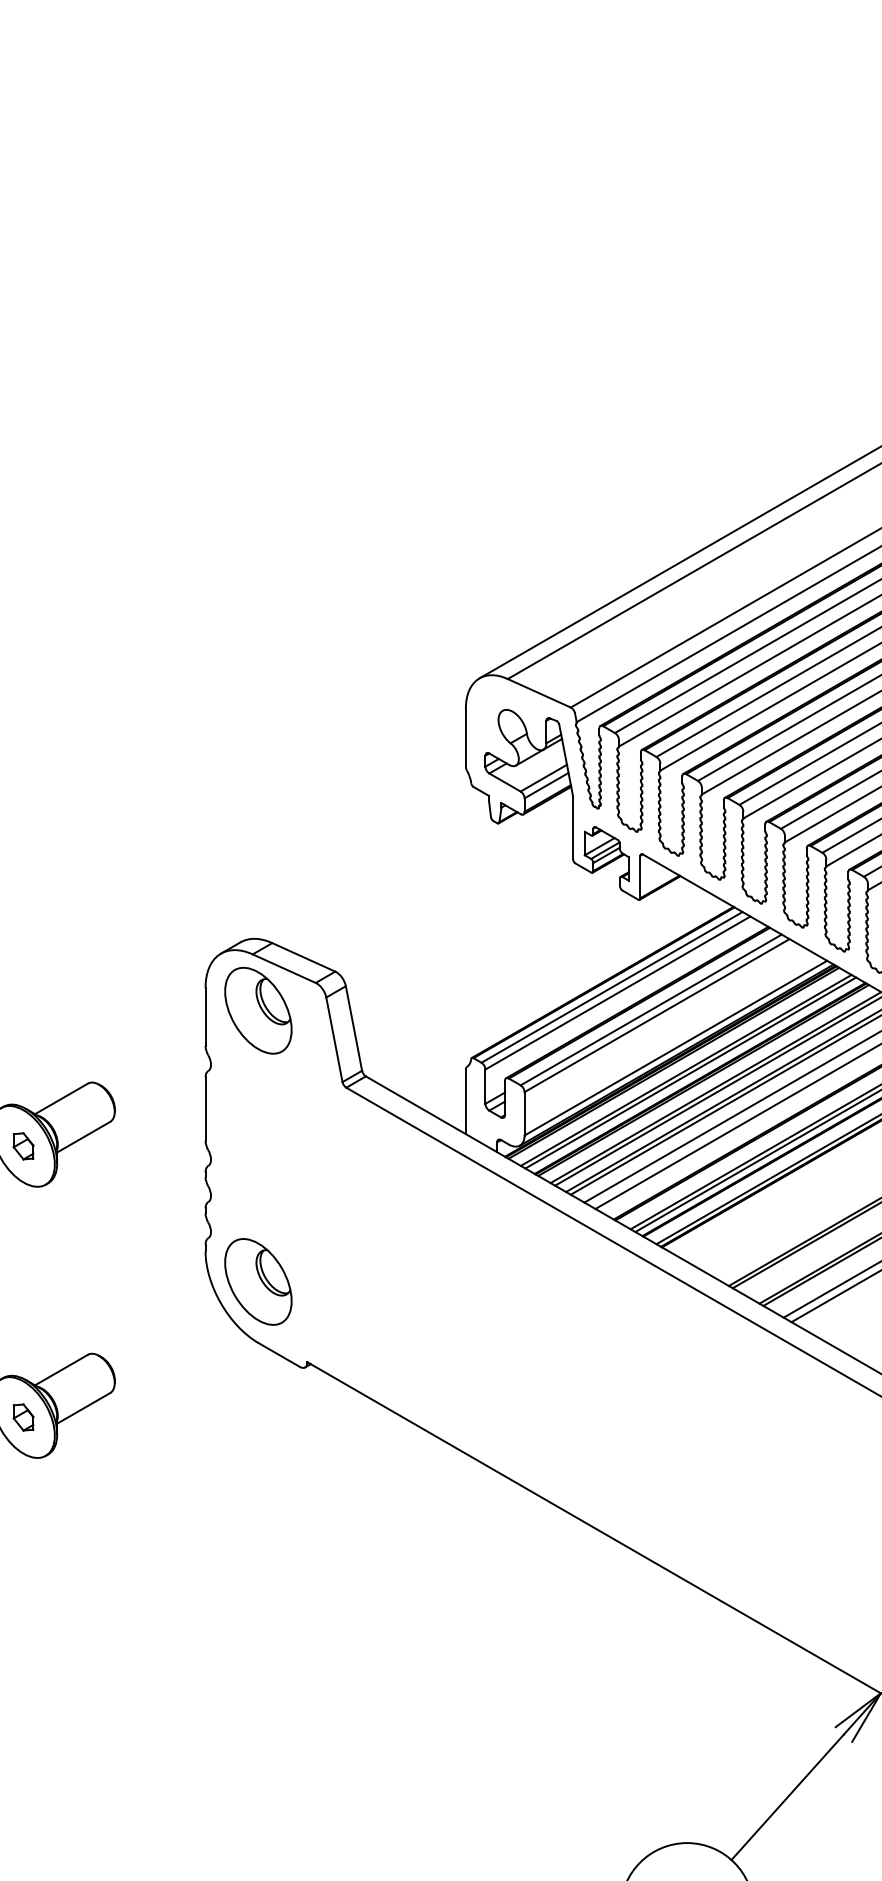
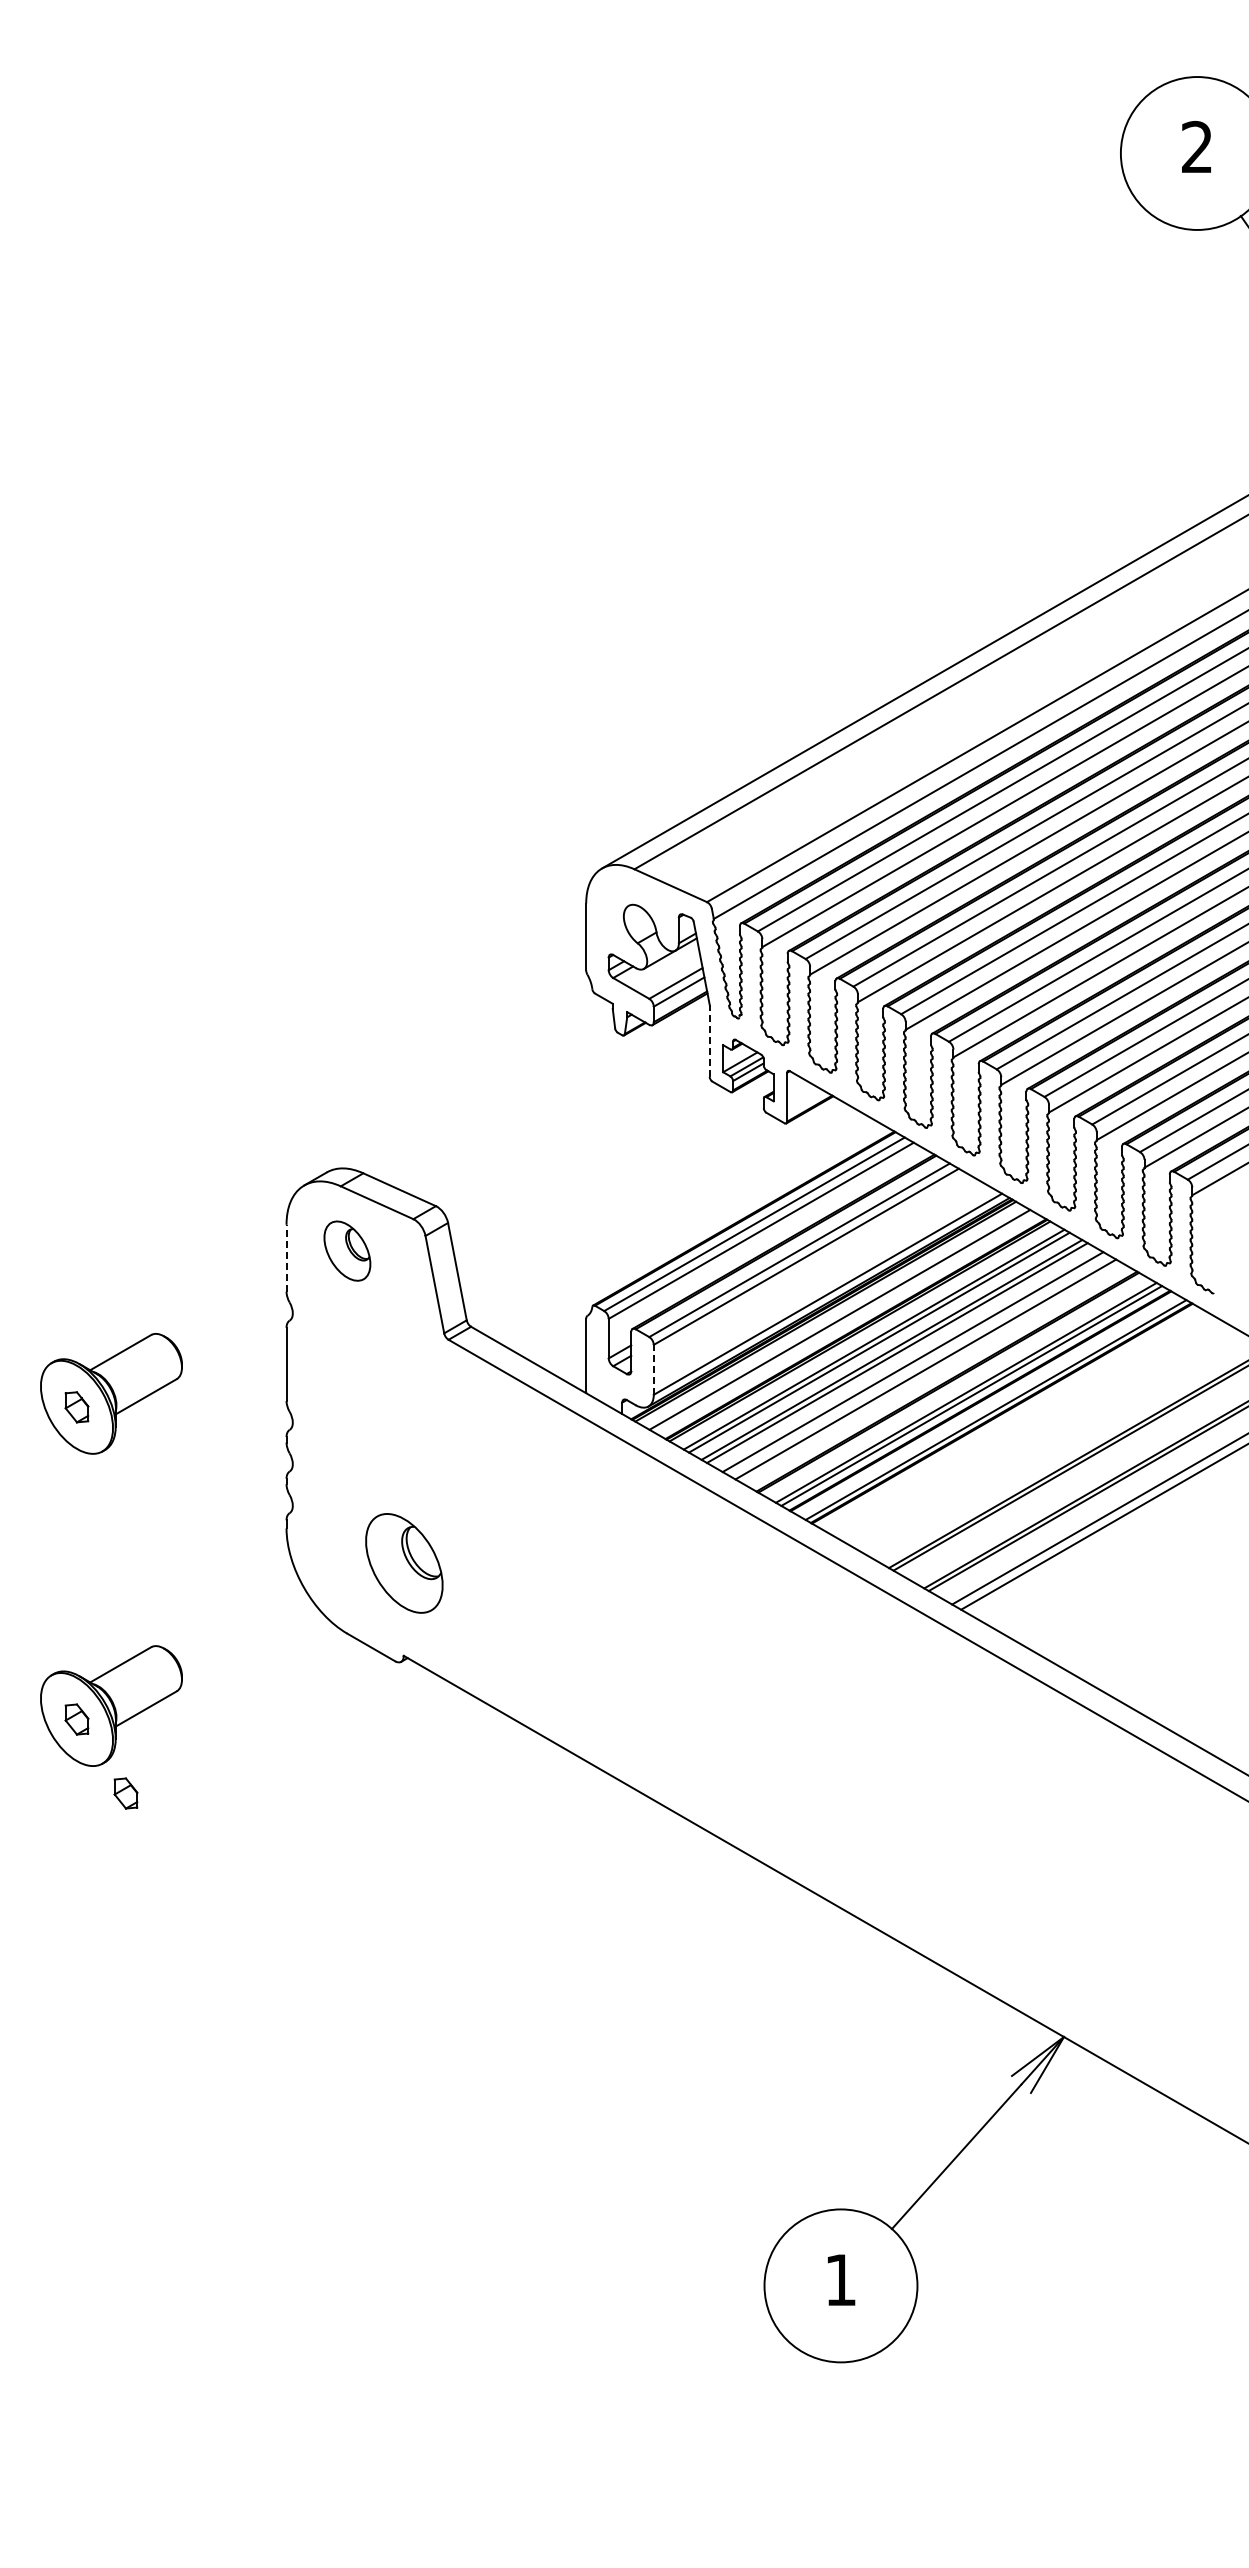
line: (572, 827) -> (709, 1040), solid -> dashed
part: (258, 1010) -> (347, 1250), size x0.6
line: (205, 1016) -> (286, 1257), solid -> dashed
line: (690, 1072) -> (844, 1322), removed
line: (524, 1113) -> (653, 1369), solid -> dashed
part: (258, 1282) -> (404, 1563), moved
part: (65, 1481) -> (125, 1793), added

